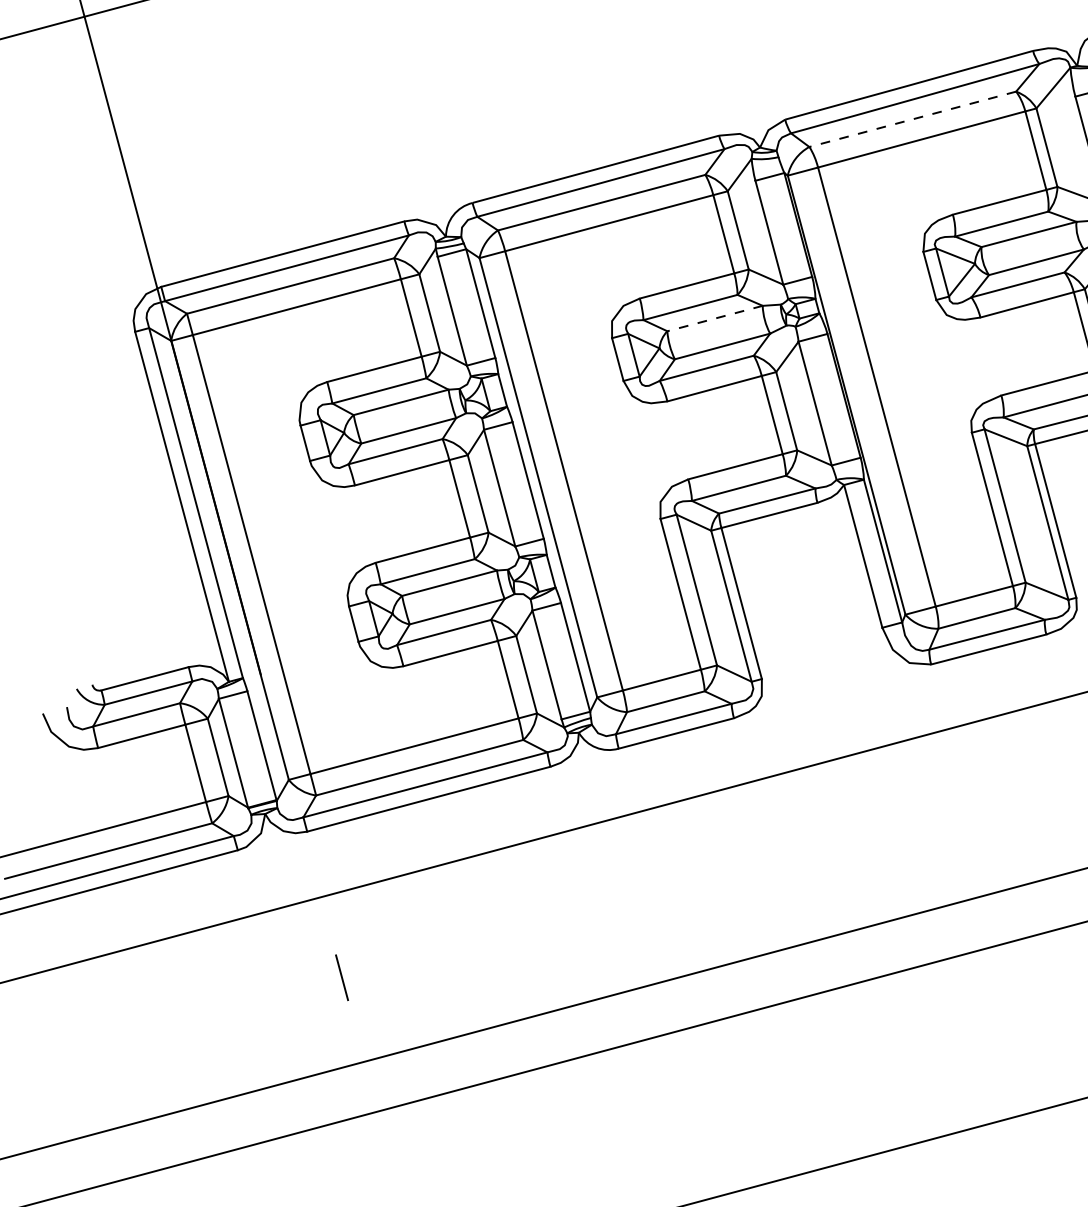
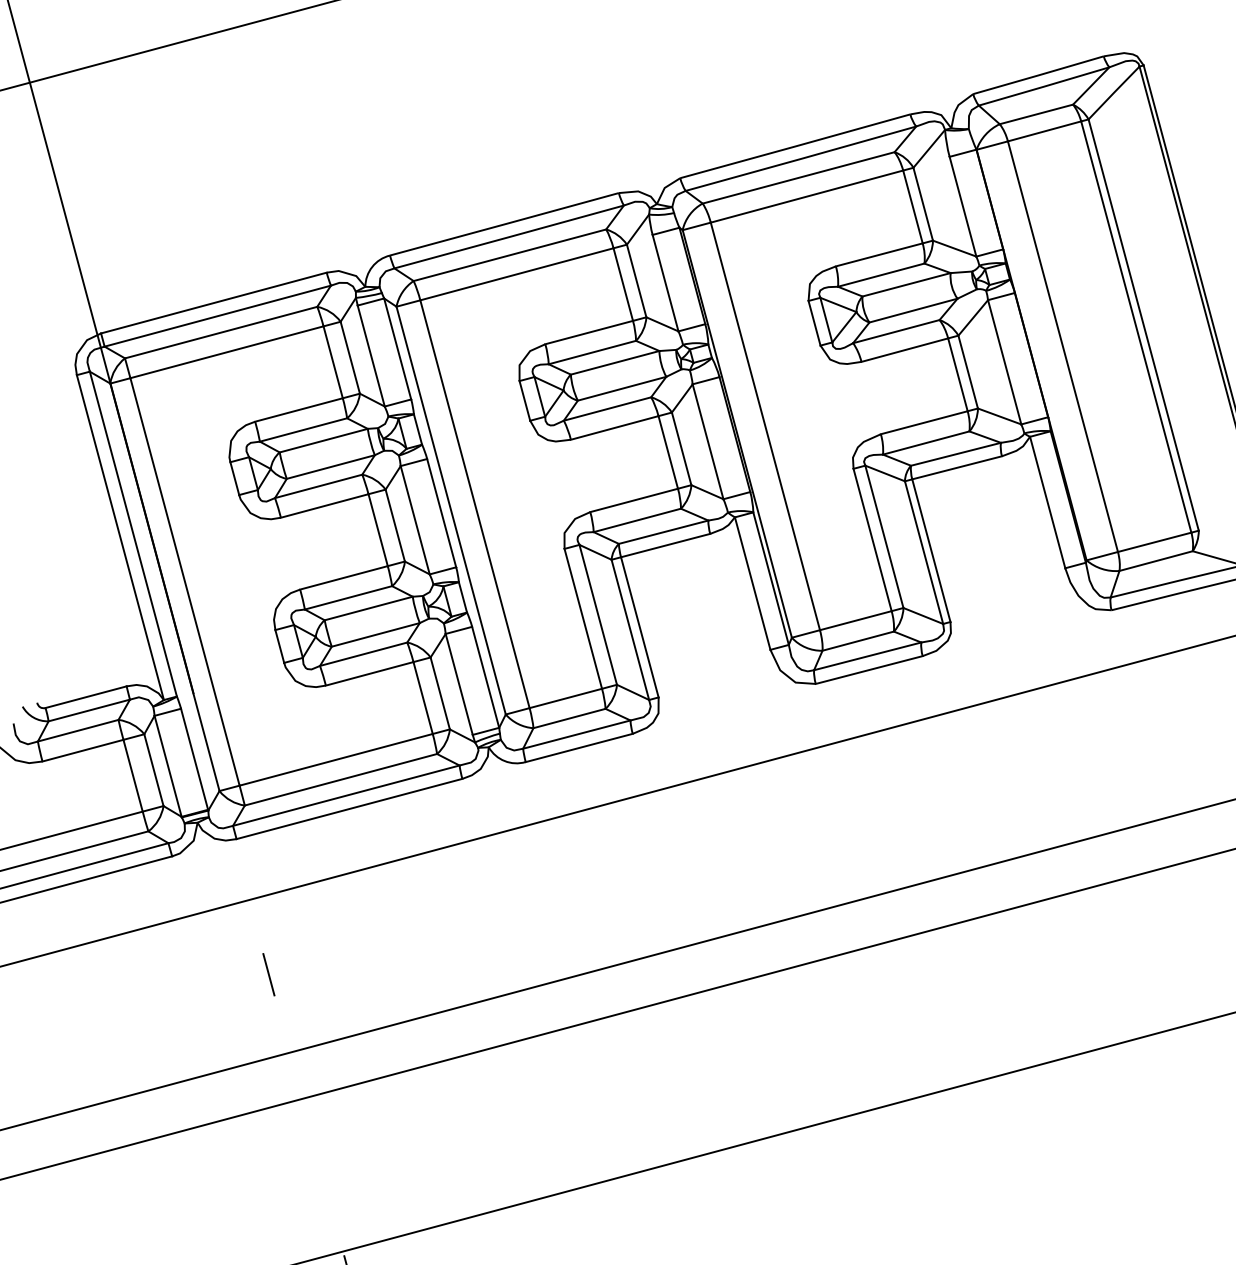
line: (912, 119) -> (798, 178), dashed -> solid
line: (715, 318) -> (615, 362), dashed -> solid

